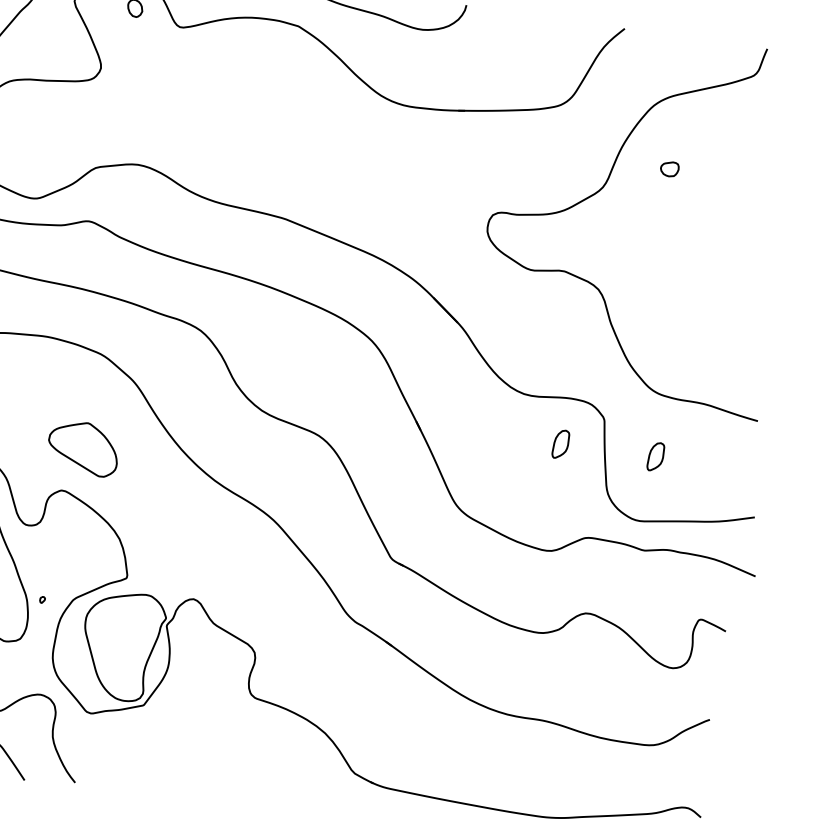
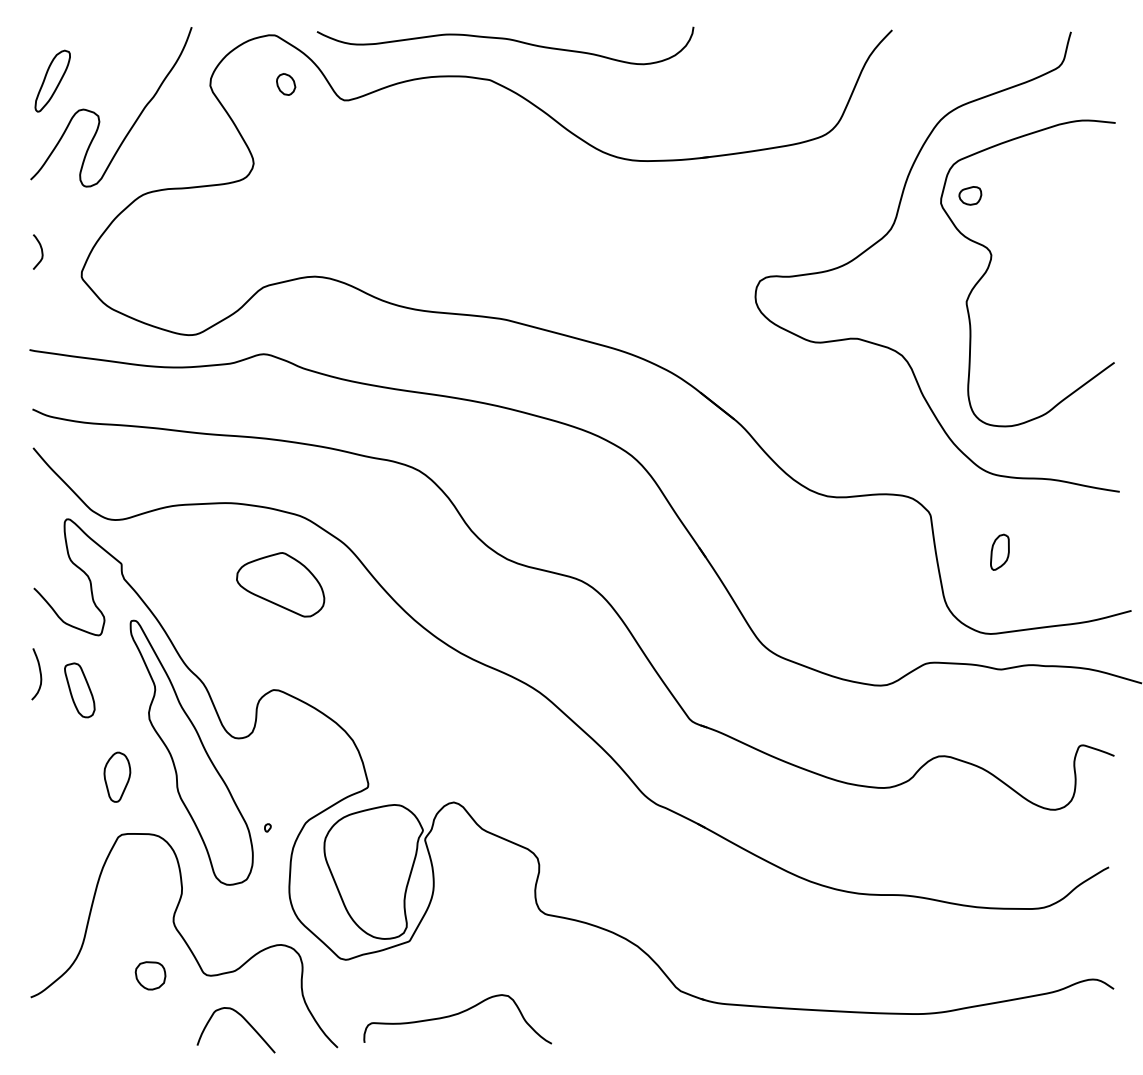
curve: (679, 223) -> (991, 261), added
part: (560, 443) -> (880, 551), removed
part: (83, 448) -> (280, 584), moved
curve: (173, 769) -> (456, 1015), added

